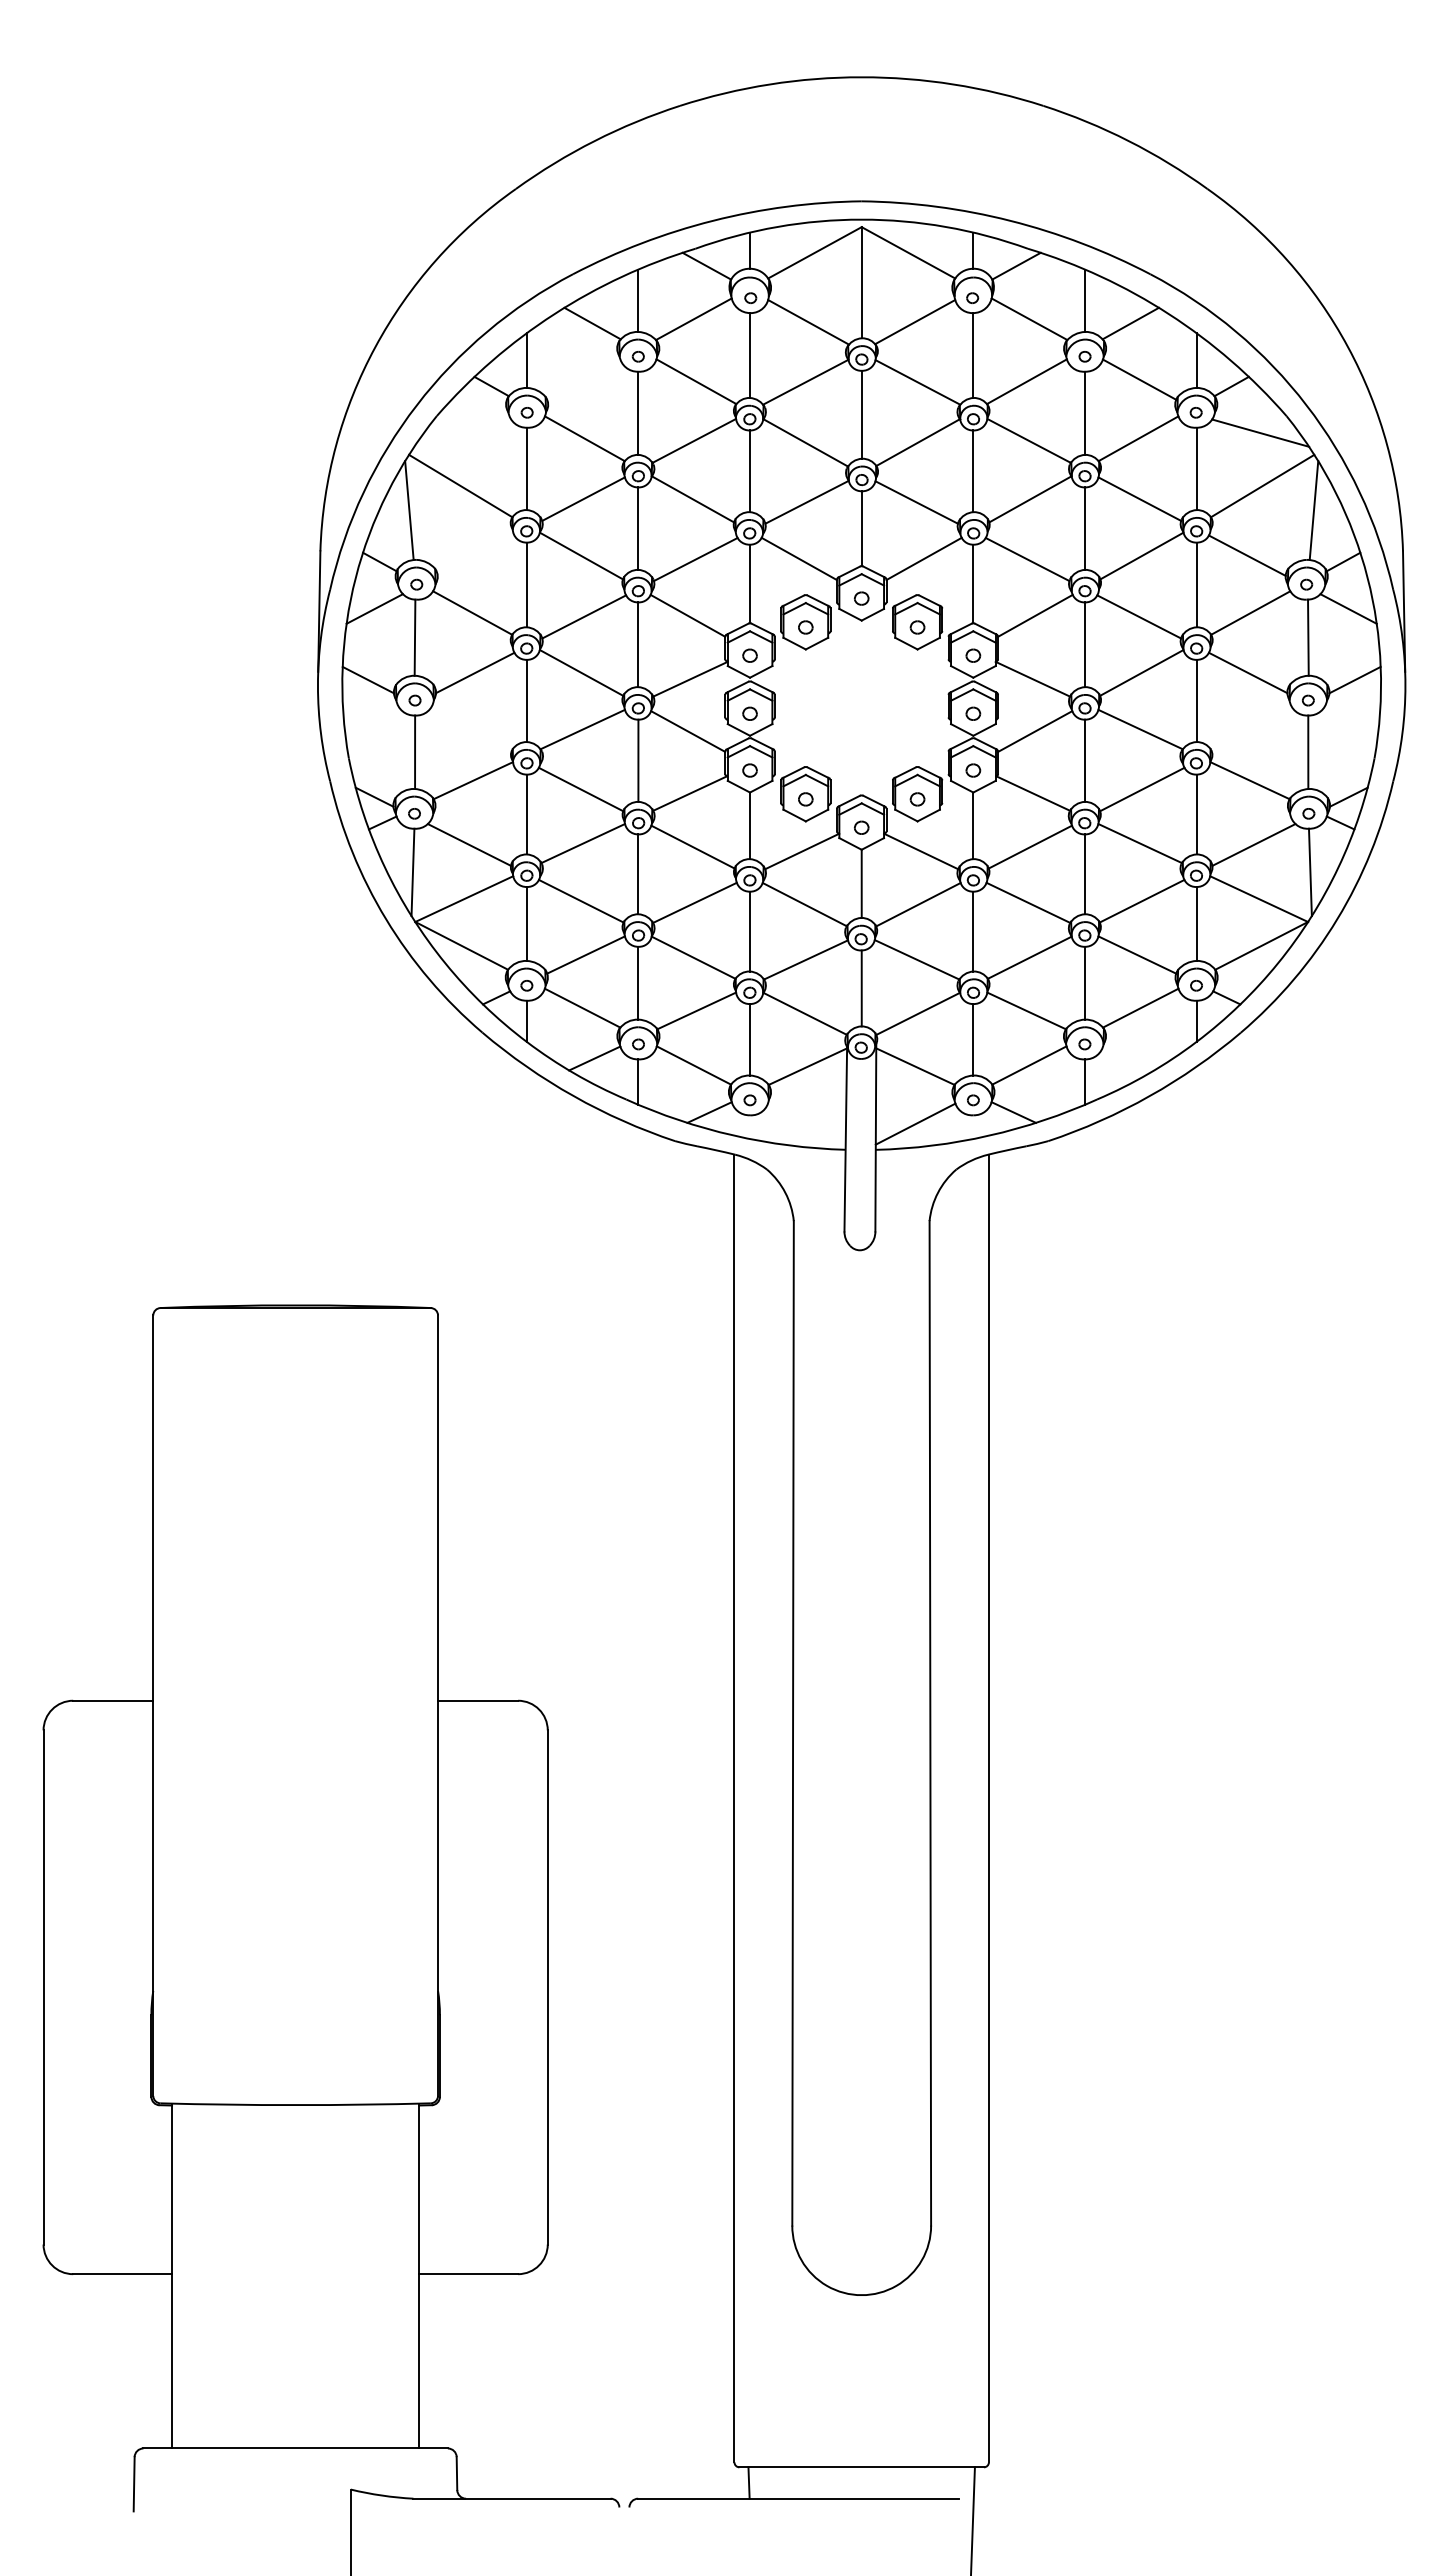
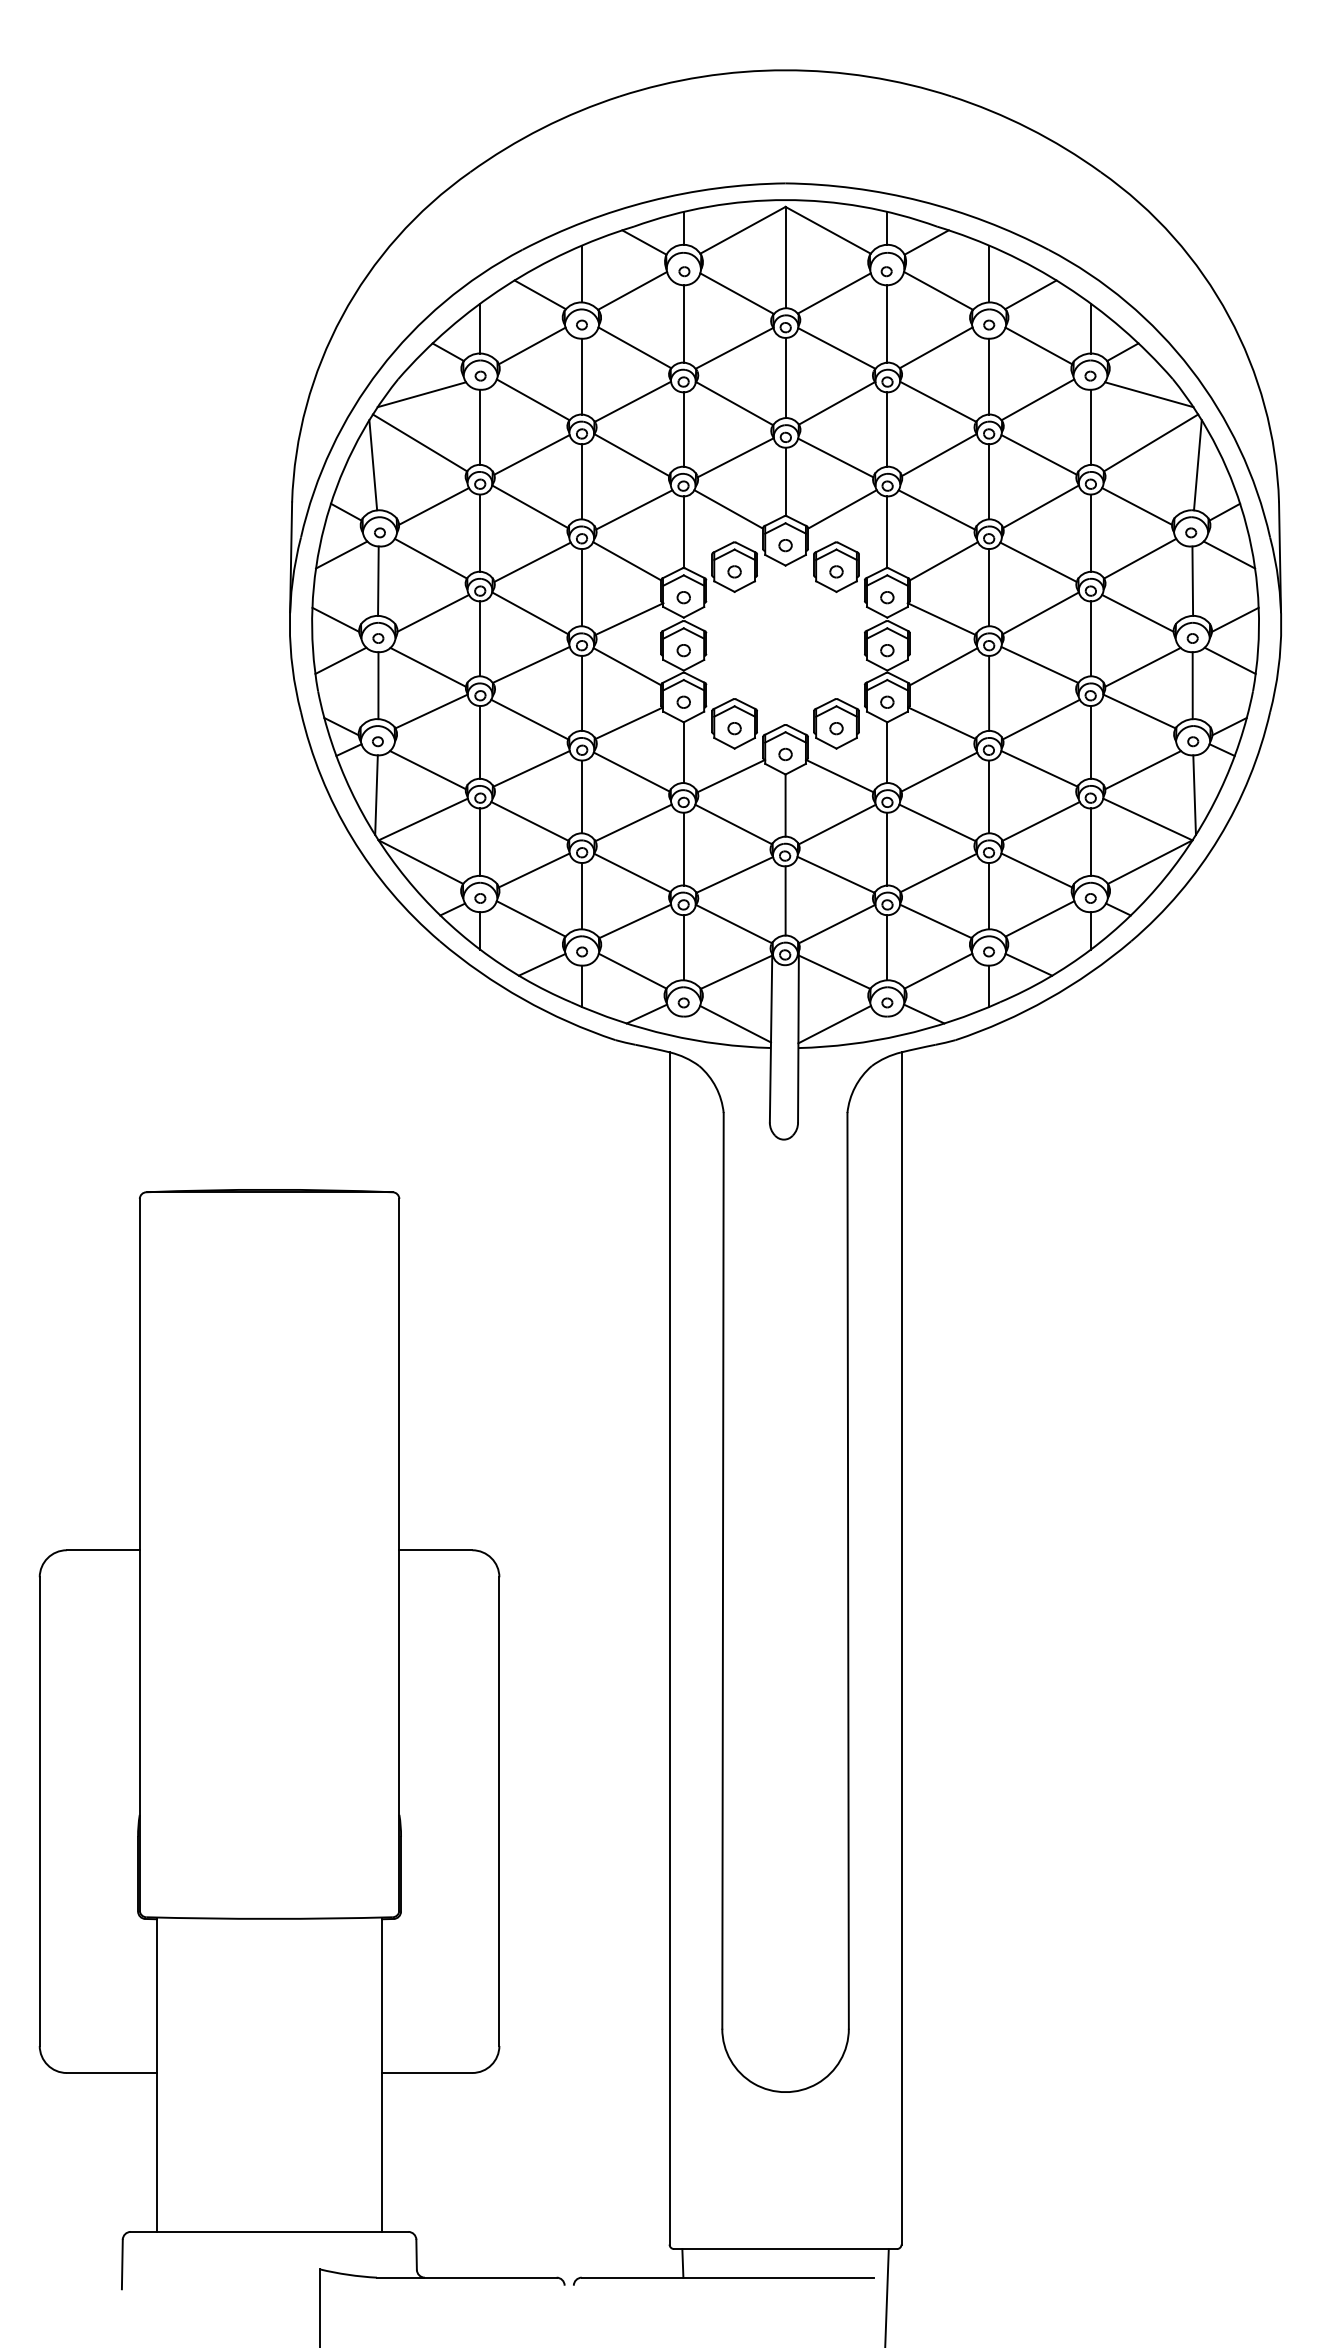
line: (583, 379) -> (531, 345), added
line: (462, 432) -> (421, 394), added
line: (475, 555) -> (433, 506), added
line: (373, 724) -> (340, 660), added
line: (1349, 724) -> (1230, 660), added
line: (469, 731) -> (428, 666), added
line: (1253, 731) -> (1142, 666), added
line: (1128, 1058) -> (1028, 964), added
line: (806, 1123) -> (735, 1024), added

